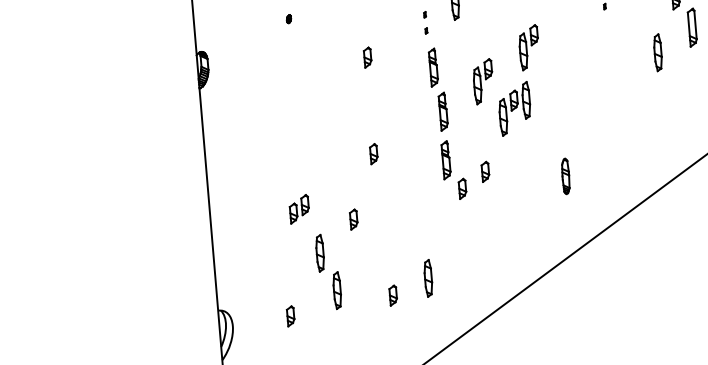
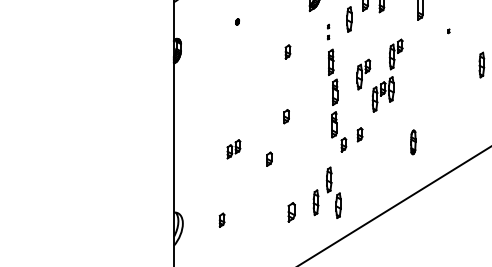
part: (328, 271) -> (333, 192), moved
part: (393, 294) -> (291, 211), size x1.4

